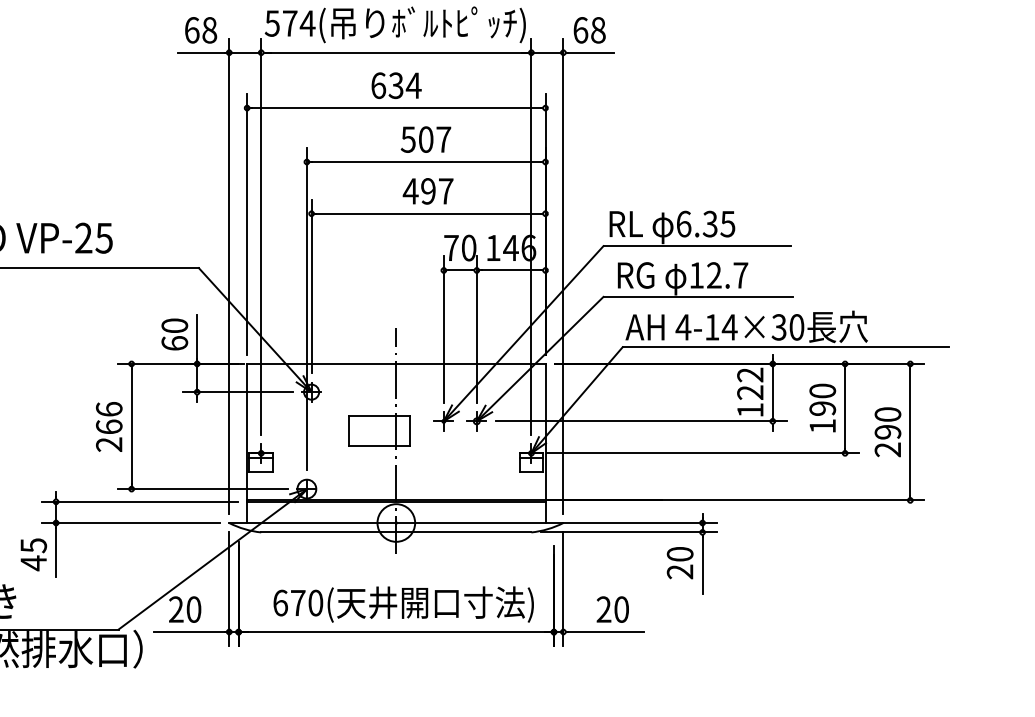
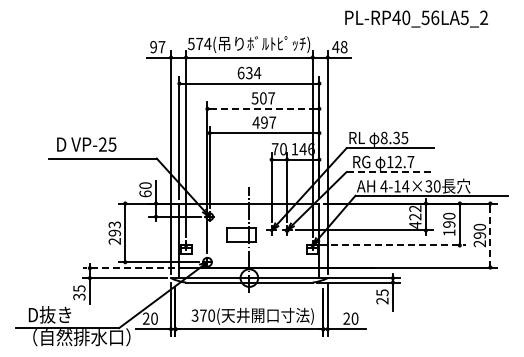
text: (200, 28) -> (157, 46), 68 -> 97
text: (579, 28) -> (335, 46), 68 -> 48
line: (426, 161) -> (263, 108), solid -> dashed
text: (682, 223) -> (383, 137), 6.35 -> 8.35
line: (699, 297) -> (391, 172), solid -> dashed
text: (750, 408) -> (415, 224), 122 -> 422
text: (108, 417) -> (114, 228), 266 -> 293
line: (910, 432) -> (490, 235), solid -> dashed
line: (703, 453) -> (393, 245), solid -> dashed
line: (140, 502) -> (129, 268), solid -> dashed
text: (680, 553) -> (382, 292), 20 -> 25
text: (33, 562) -> (79, 296), 45 -> 35
text: (279, 602) -> (194, 315), 670( -> 370(

